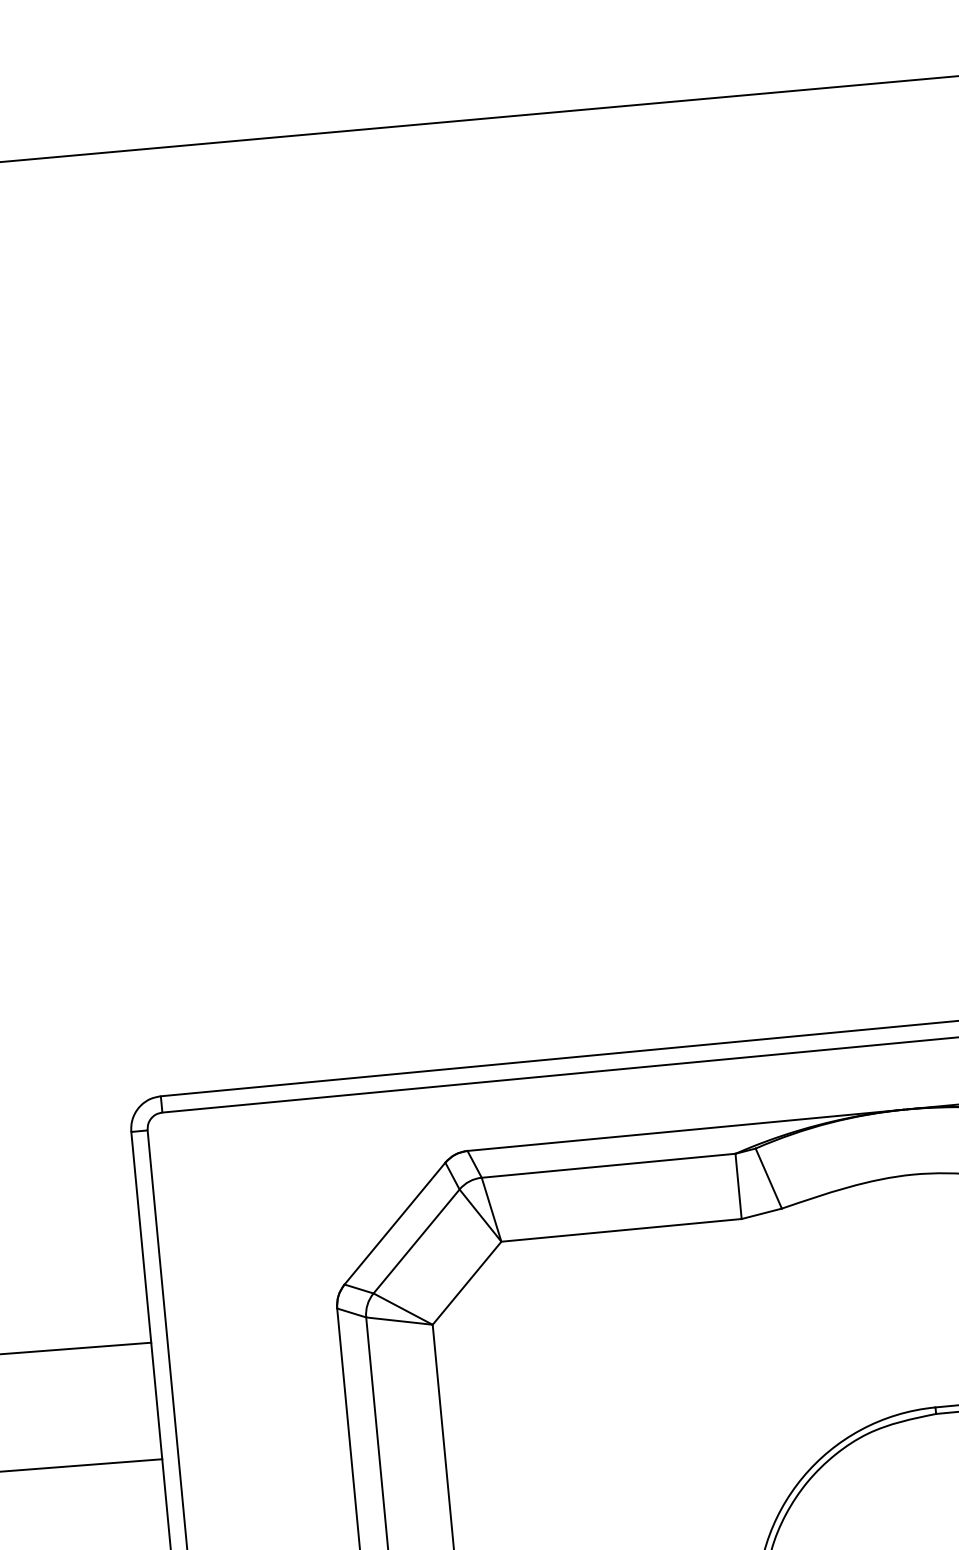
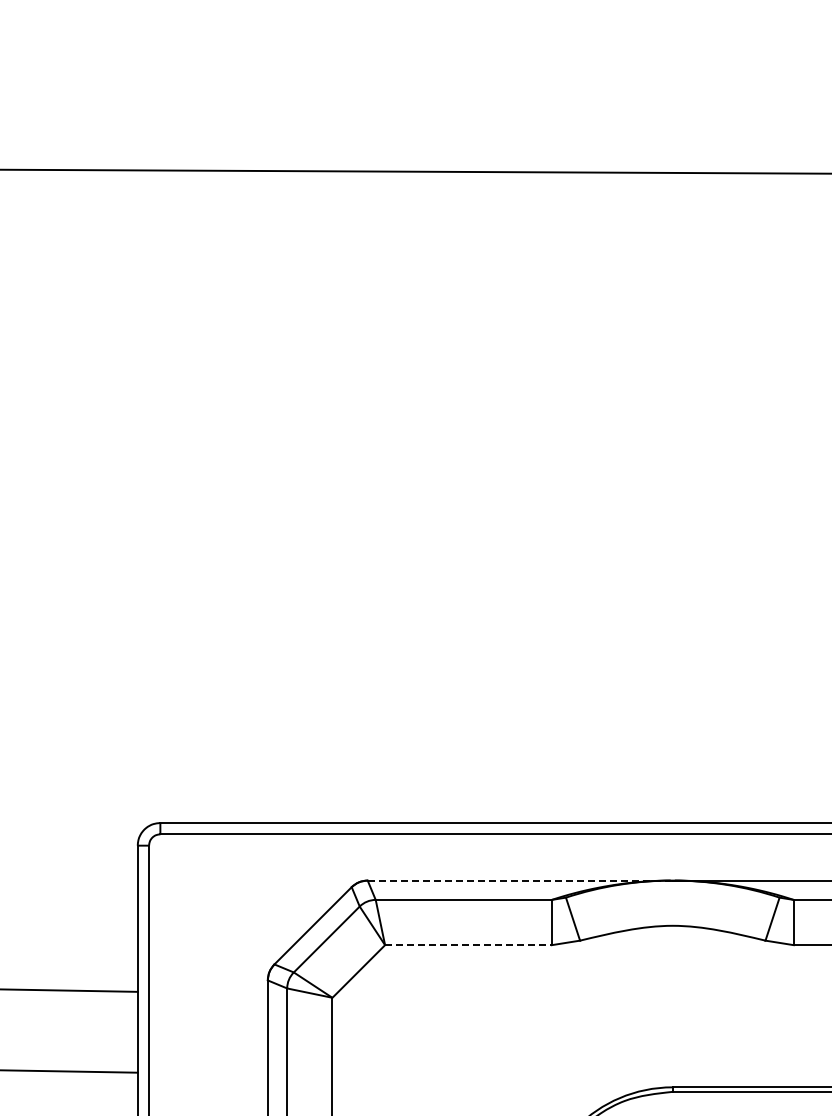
line: (686, 1130) -> (519, 880), solid -> dashed
line: (621, 1230) -> (468, 945), solid -> dashed

